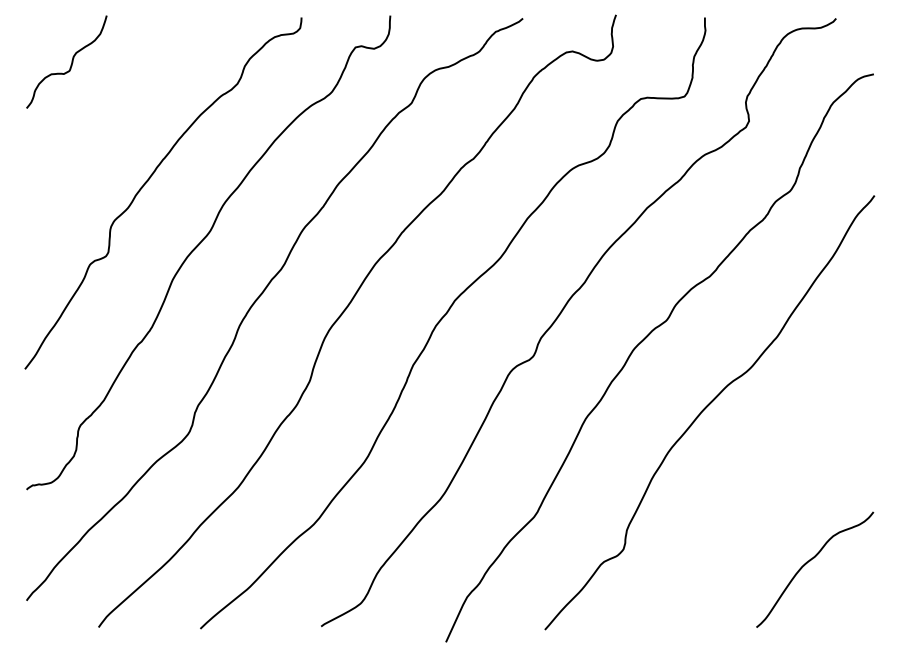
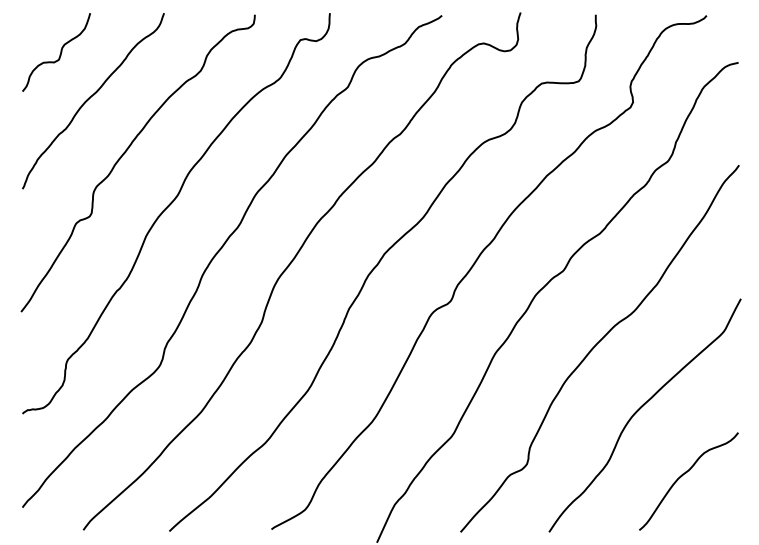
curve: (107, 116) -> (90, 98), added
curve: (756, 485) -> (639, 410), added

